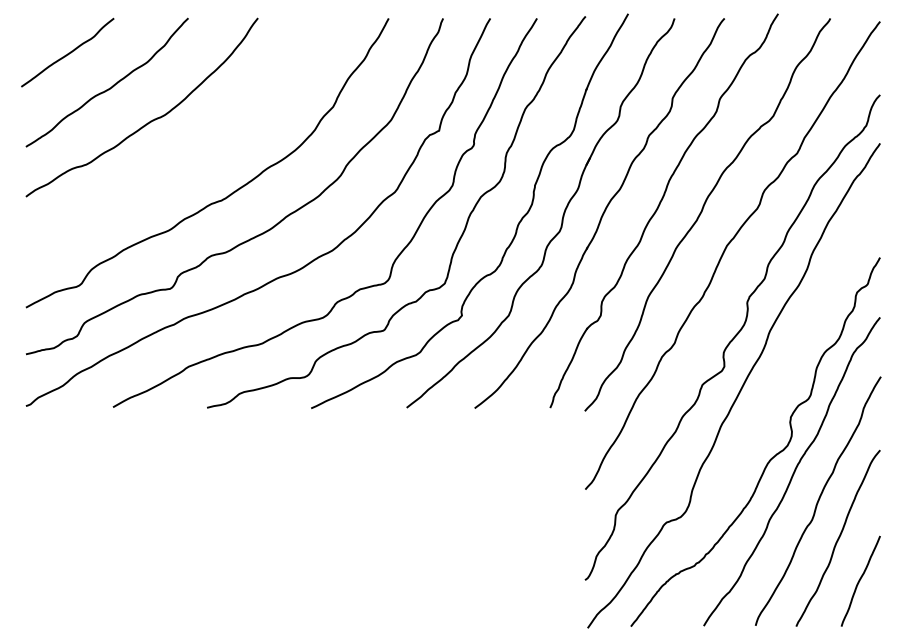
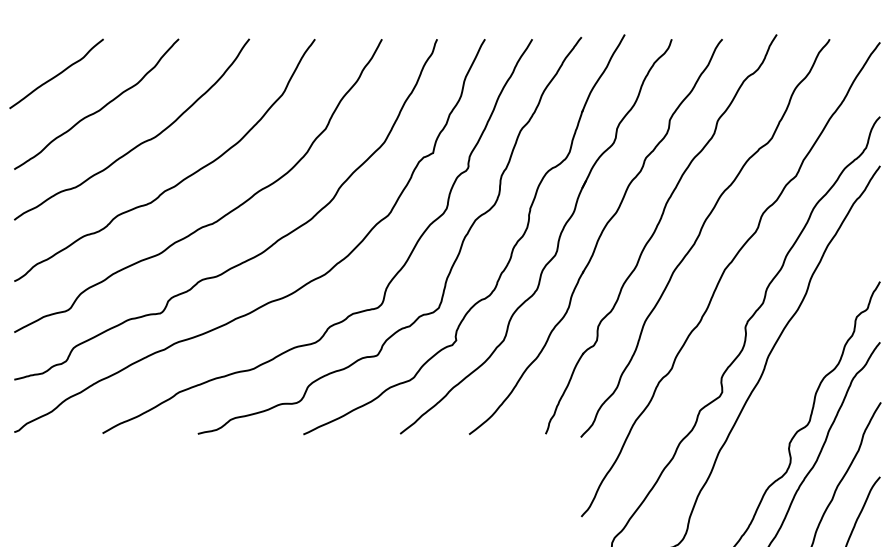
curve: (189, 158) -> (180, 181), added

